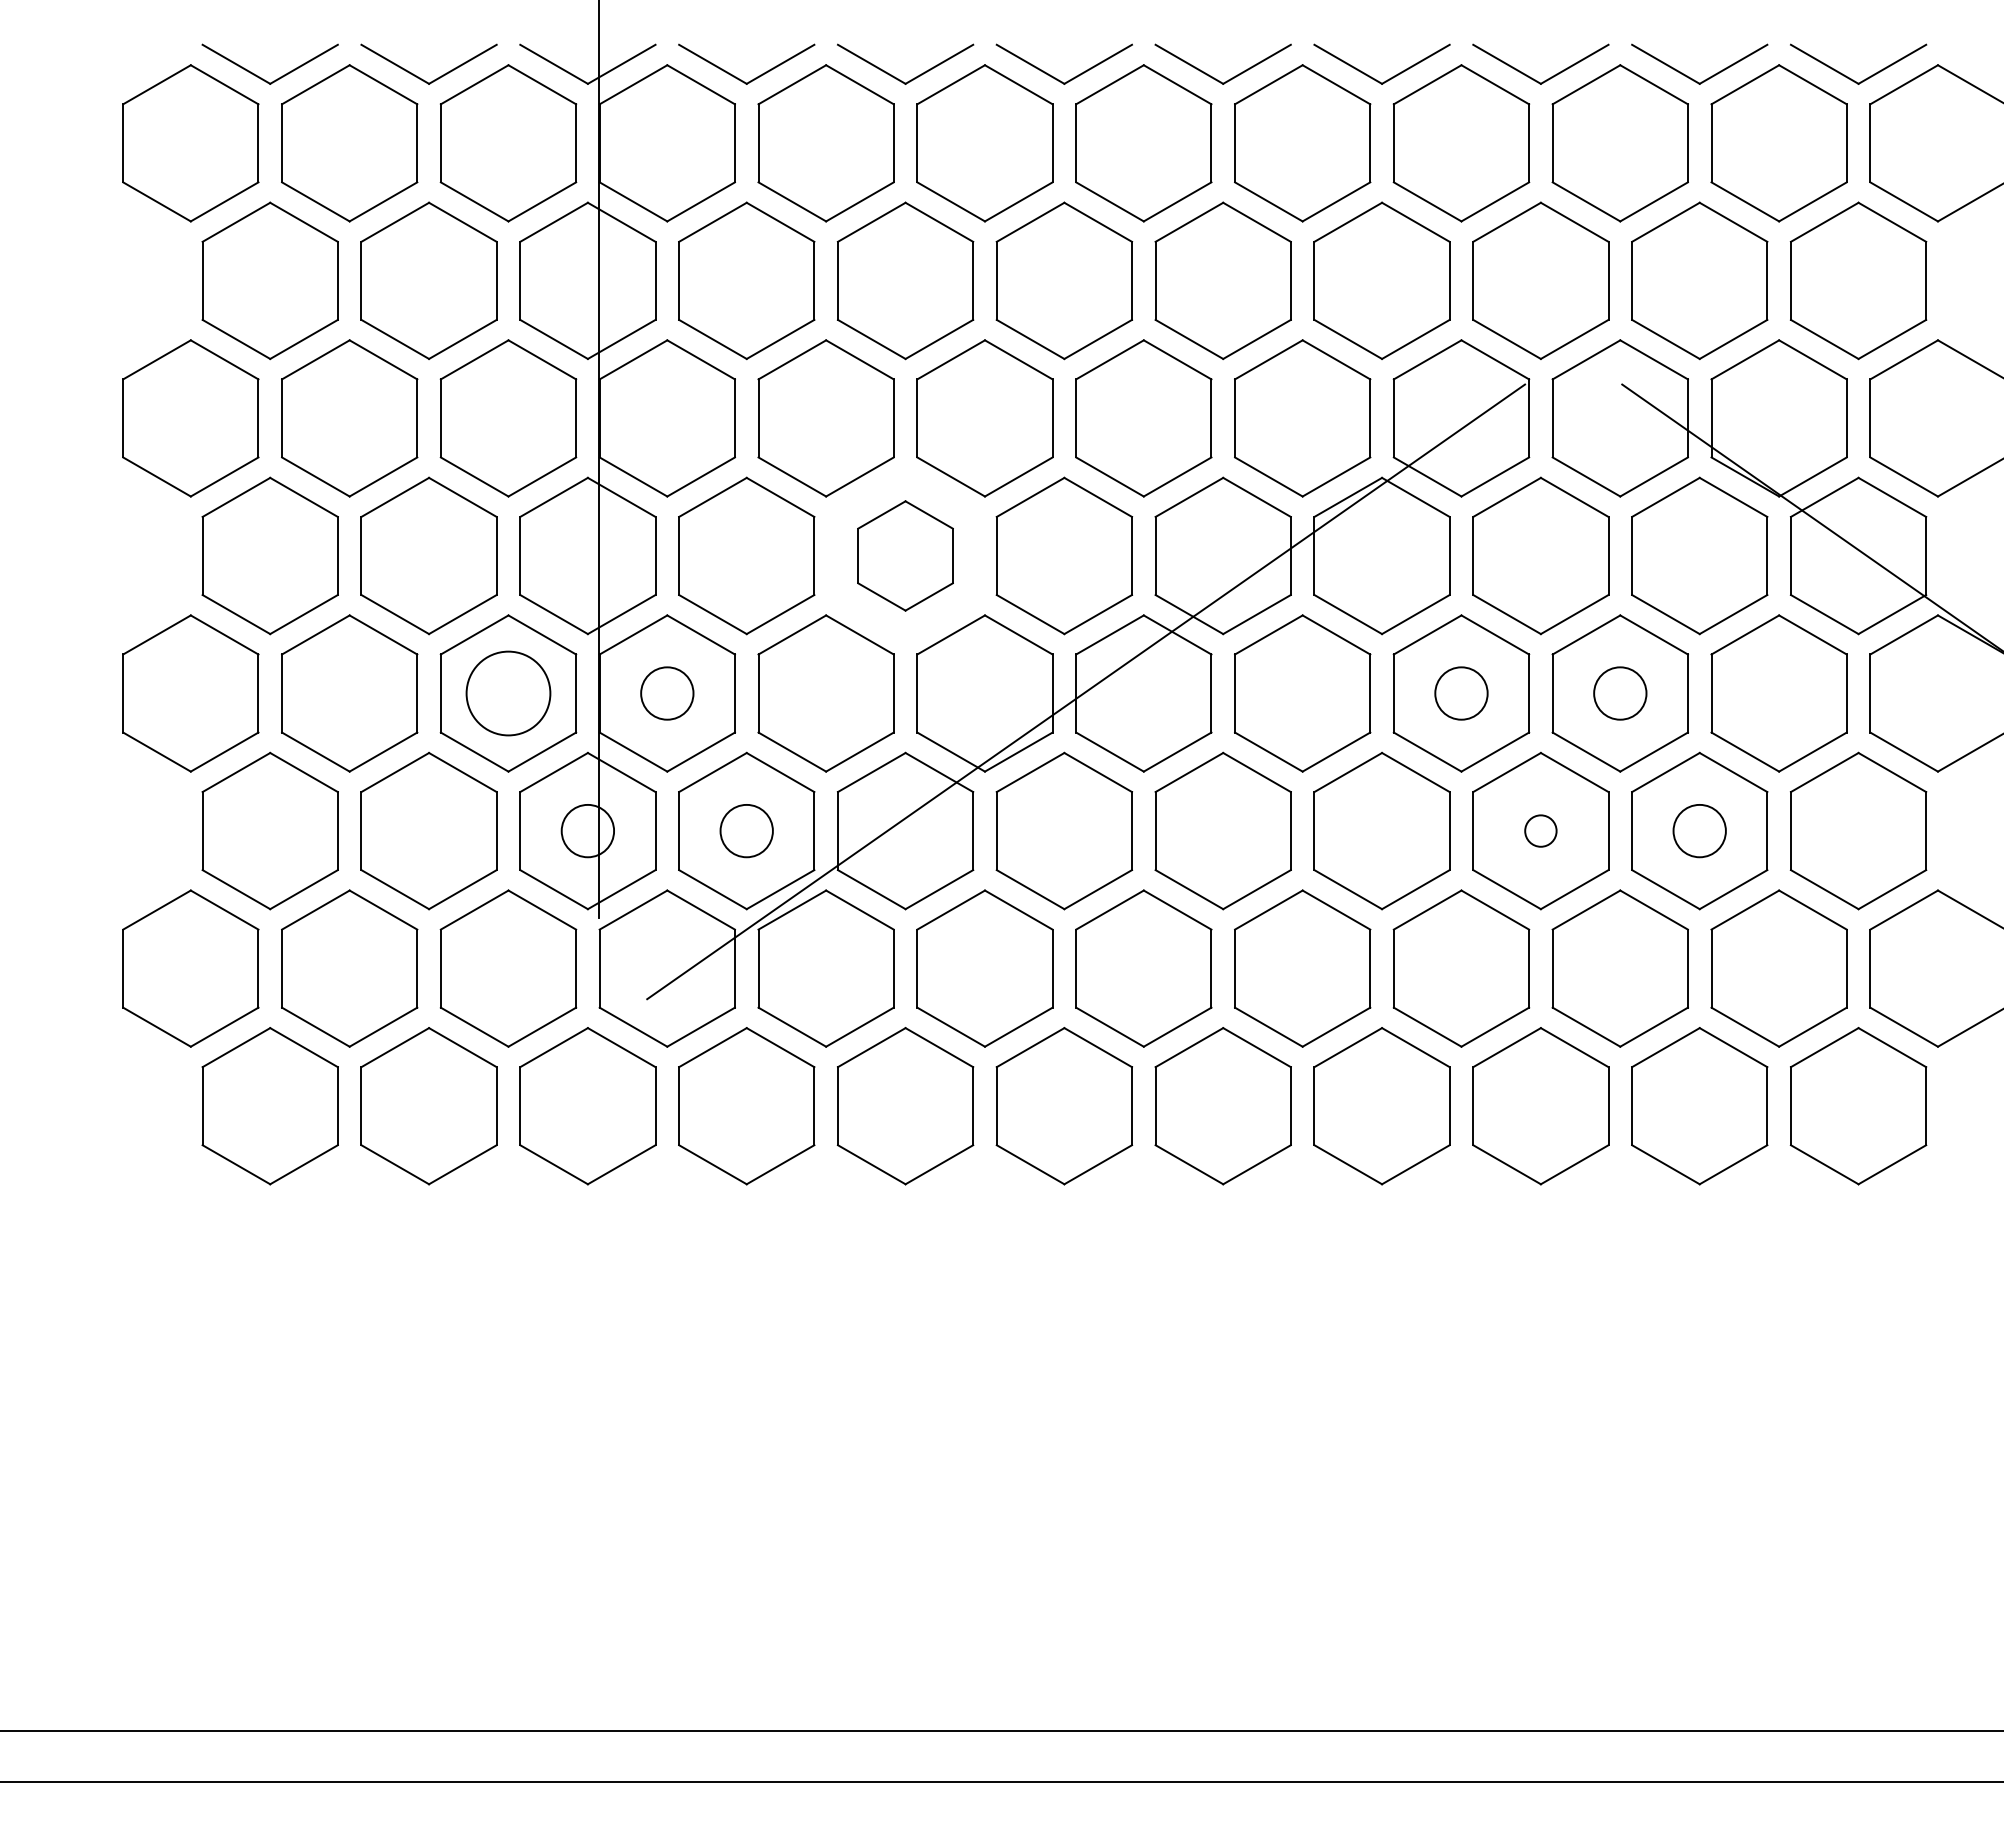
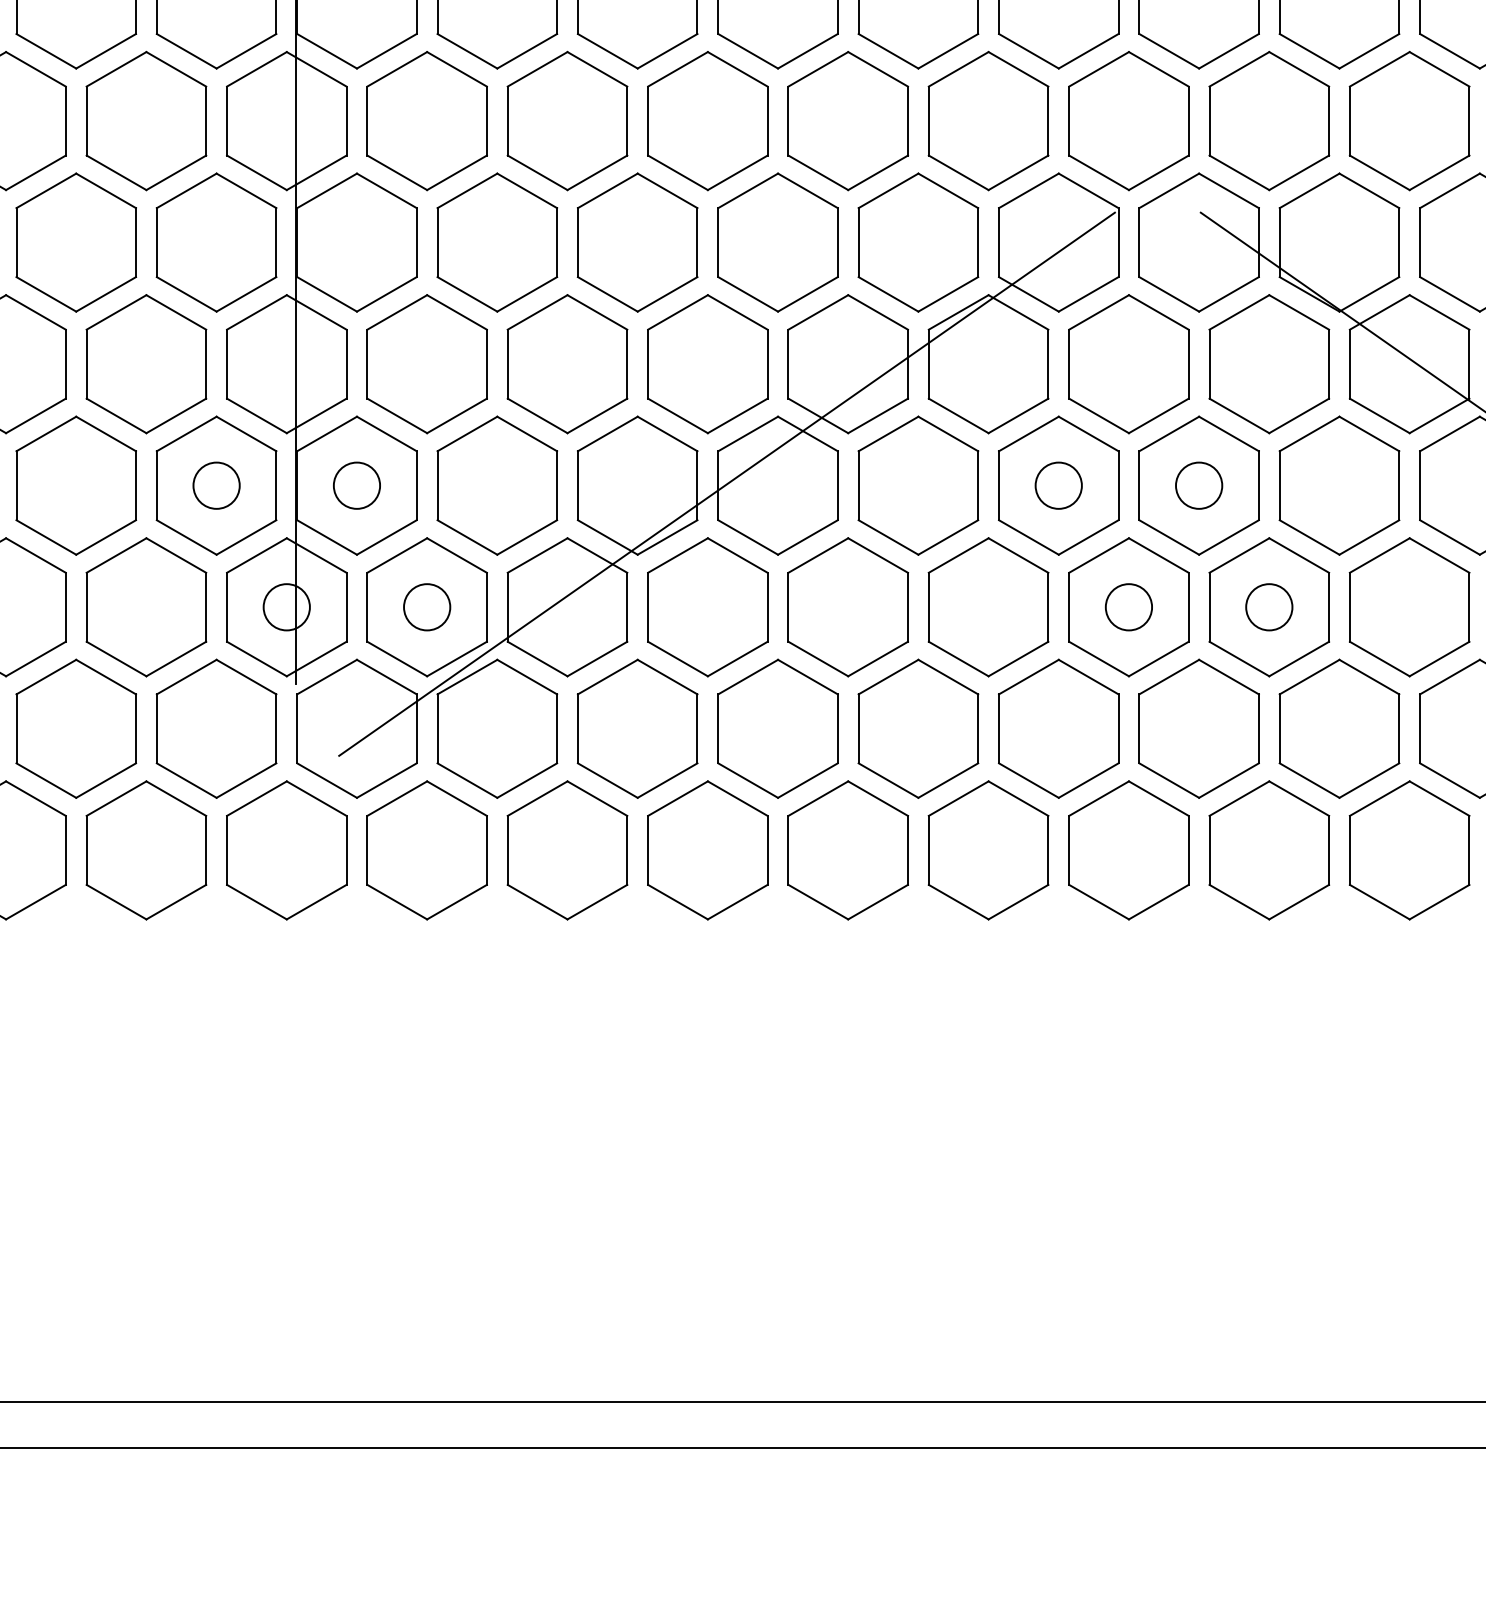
part: (905, 555) -> (567, 363), size x1.43
circle: (508, 693) -> (216, 485), size x0.62
circle: (1540, 830) -> (1128, 606), size x1.67

